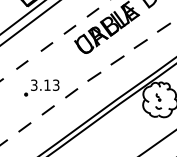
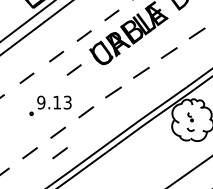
line: (61, 57) -> (73, 69), added
text: (34, 85) -> (41, 102), 3.13 -> 9.13
line: (49, 127) -> (59, 153), added

